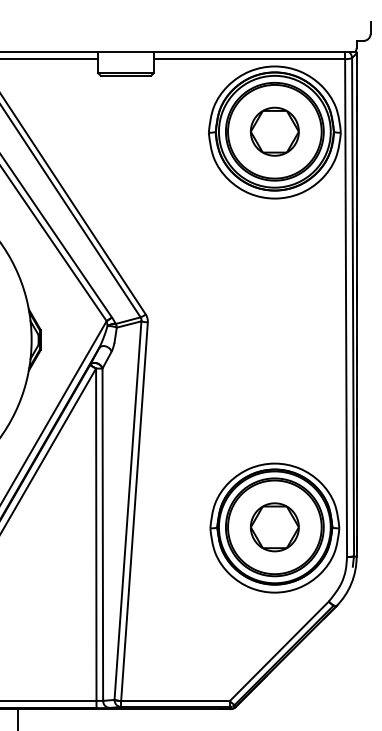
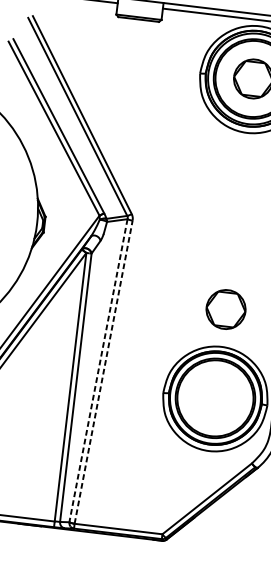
line: (127, 510) -> (98, 370), solid -> dashed
line: (134, 511) -> (103, 372), solid -> dashed
part: (274, 527) -> (225, 309), moved

